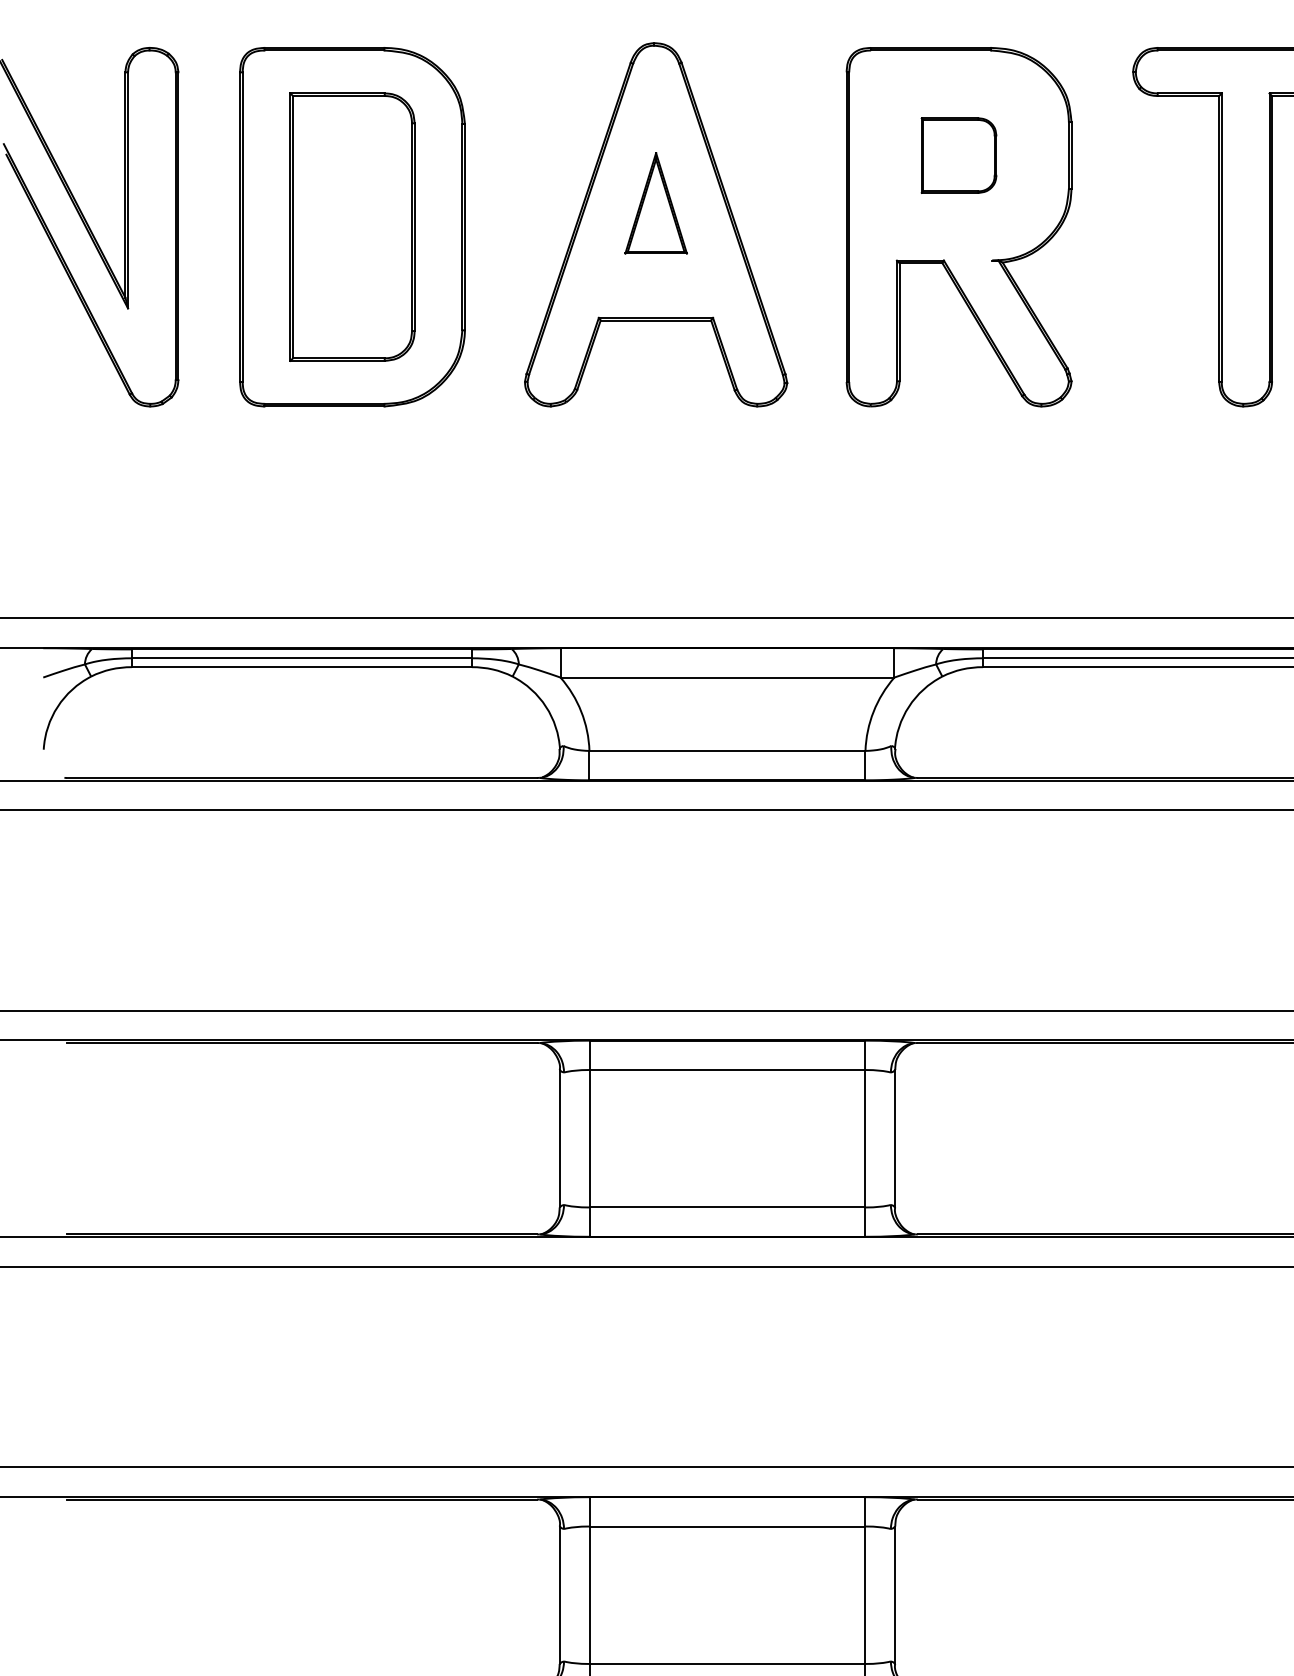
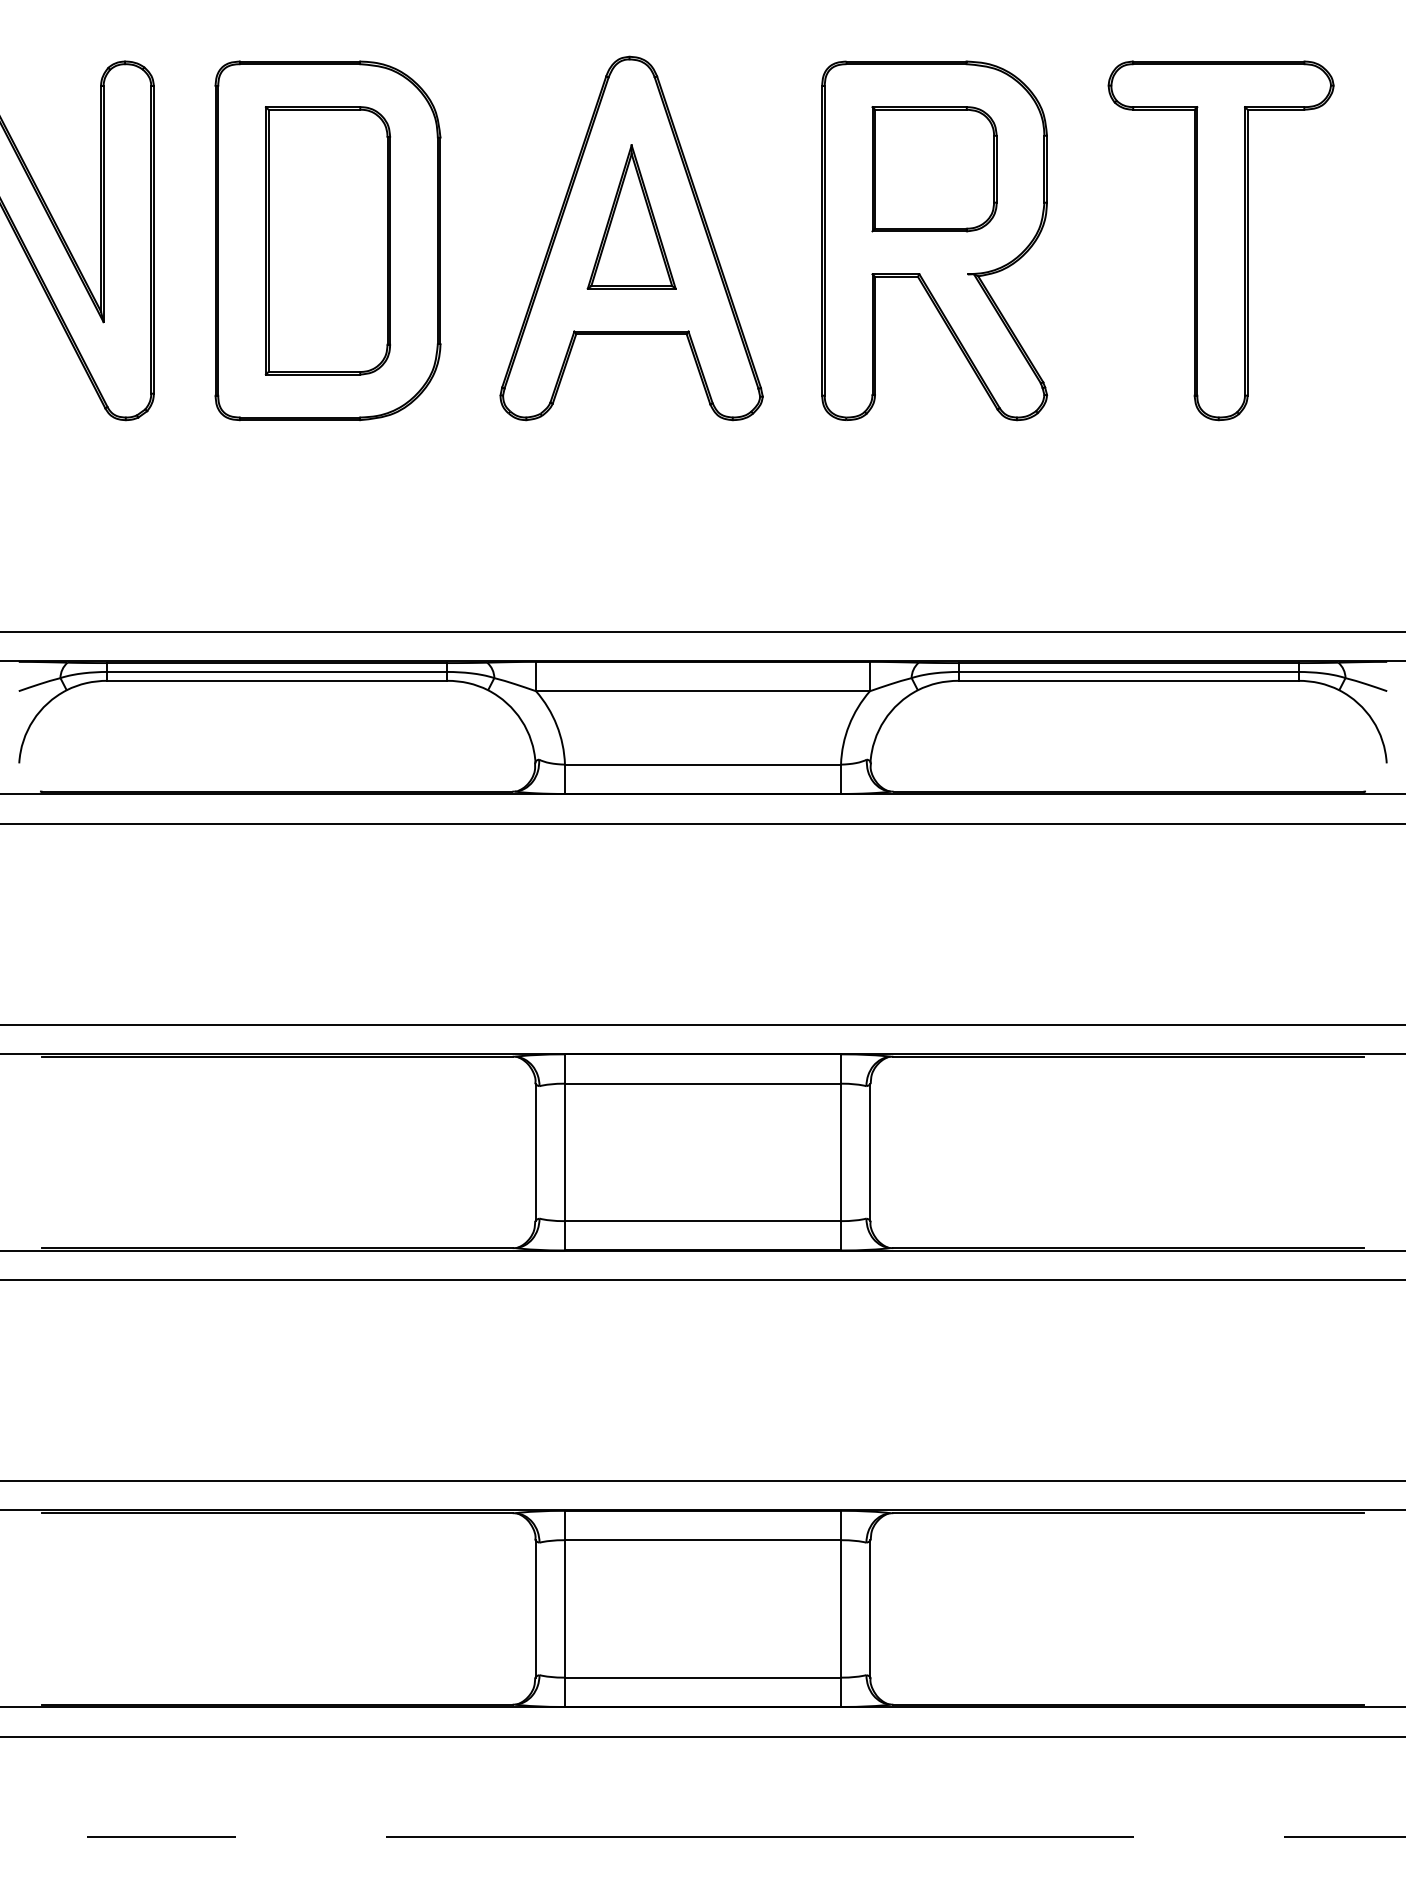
part: (958, 155) -> (934, 169), size x1.67
part: (655, 202) -> (631, 216), size x1.43

